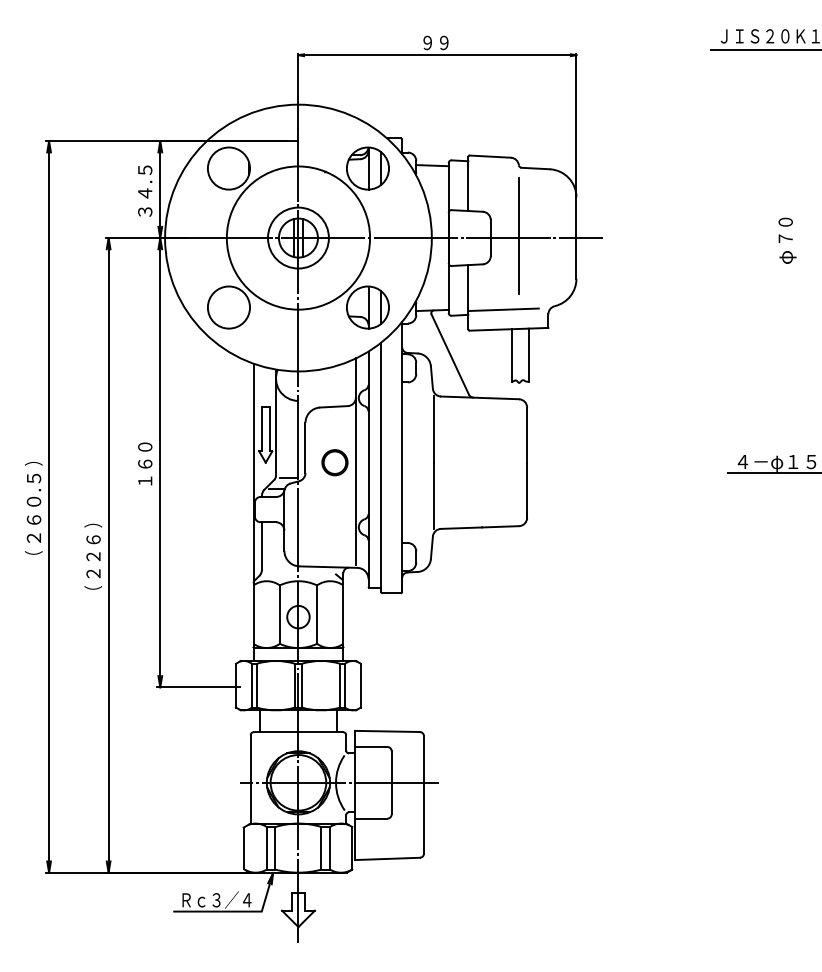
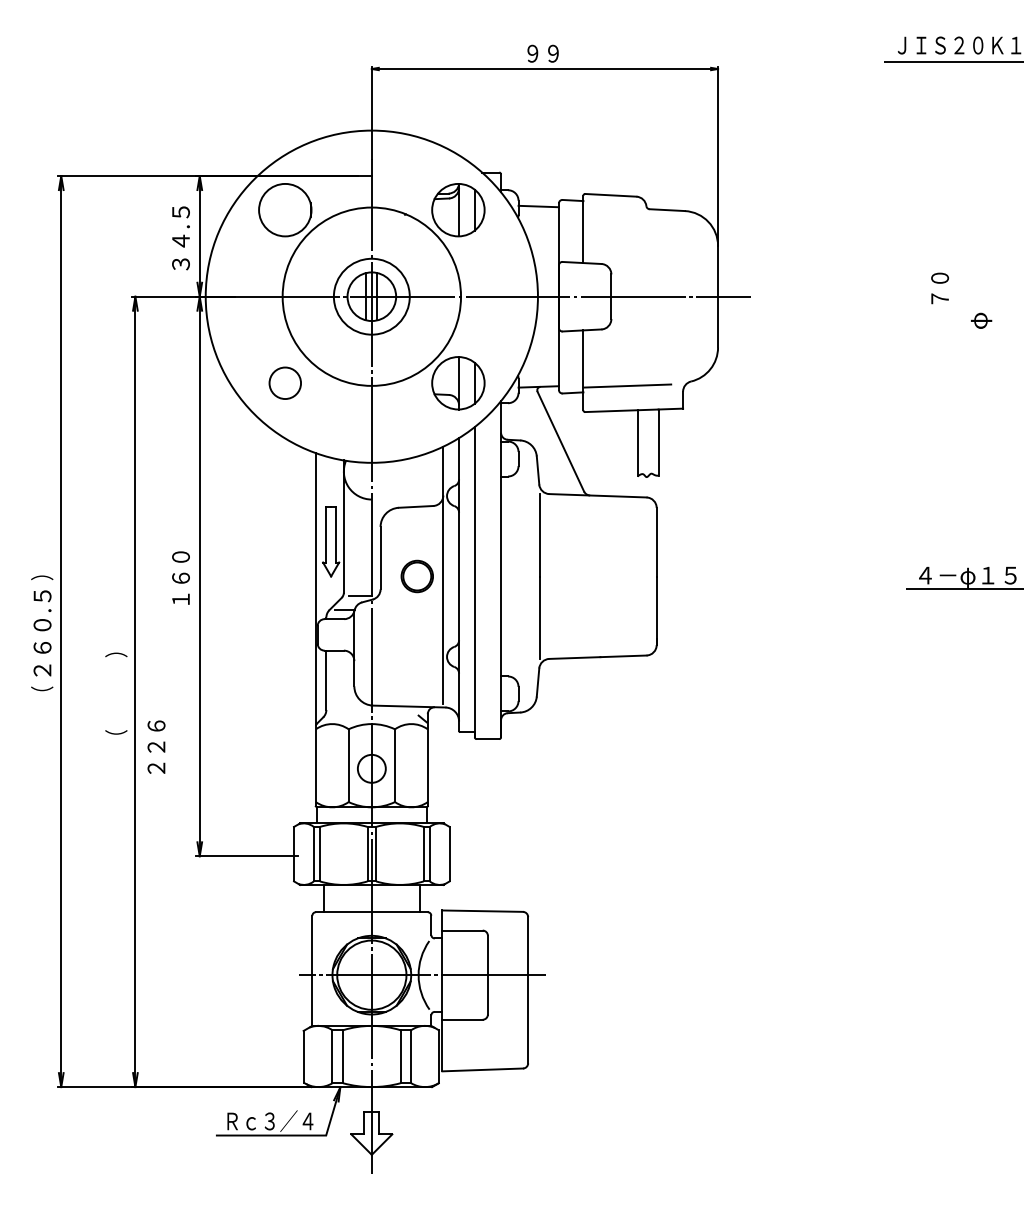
text: (785, 229) -> (939, 287), moved
line: (518, 235) -> (645, 293), removed
circle: (228, 307) -> (284, 383), size x0.6
text: (93, 556) -> (156, 746), moved

